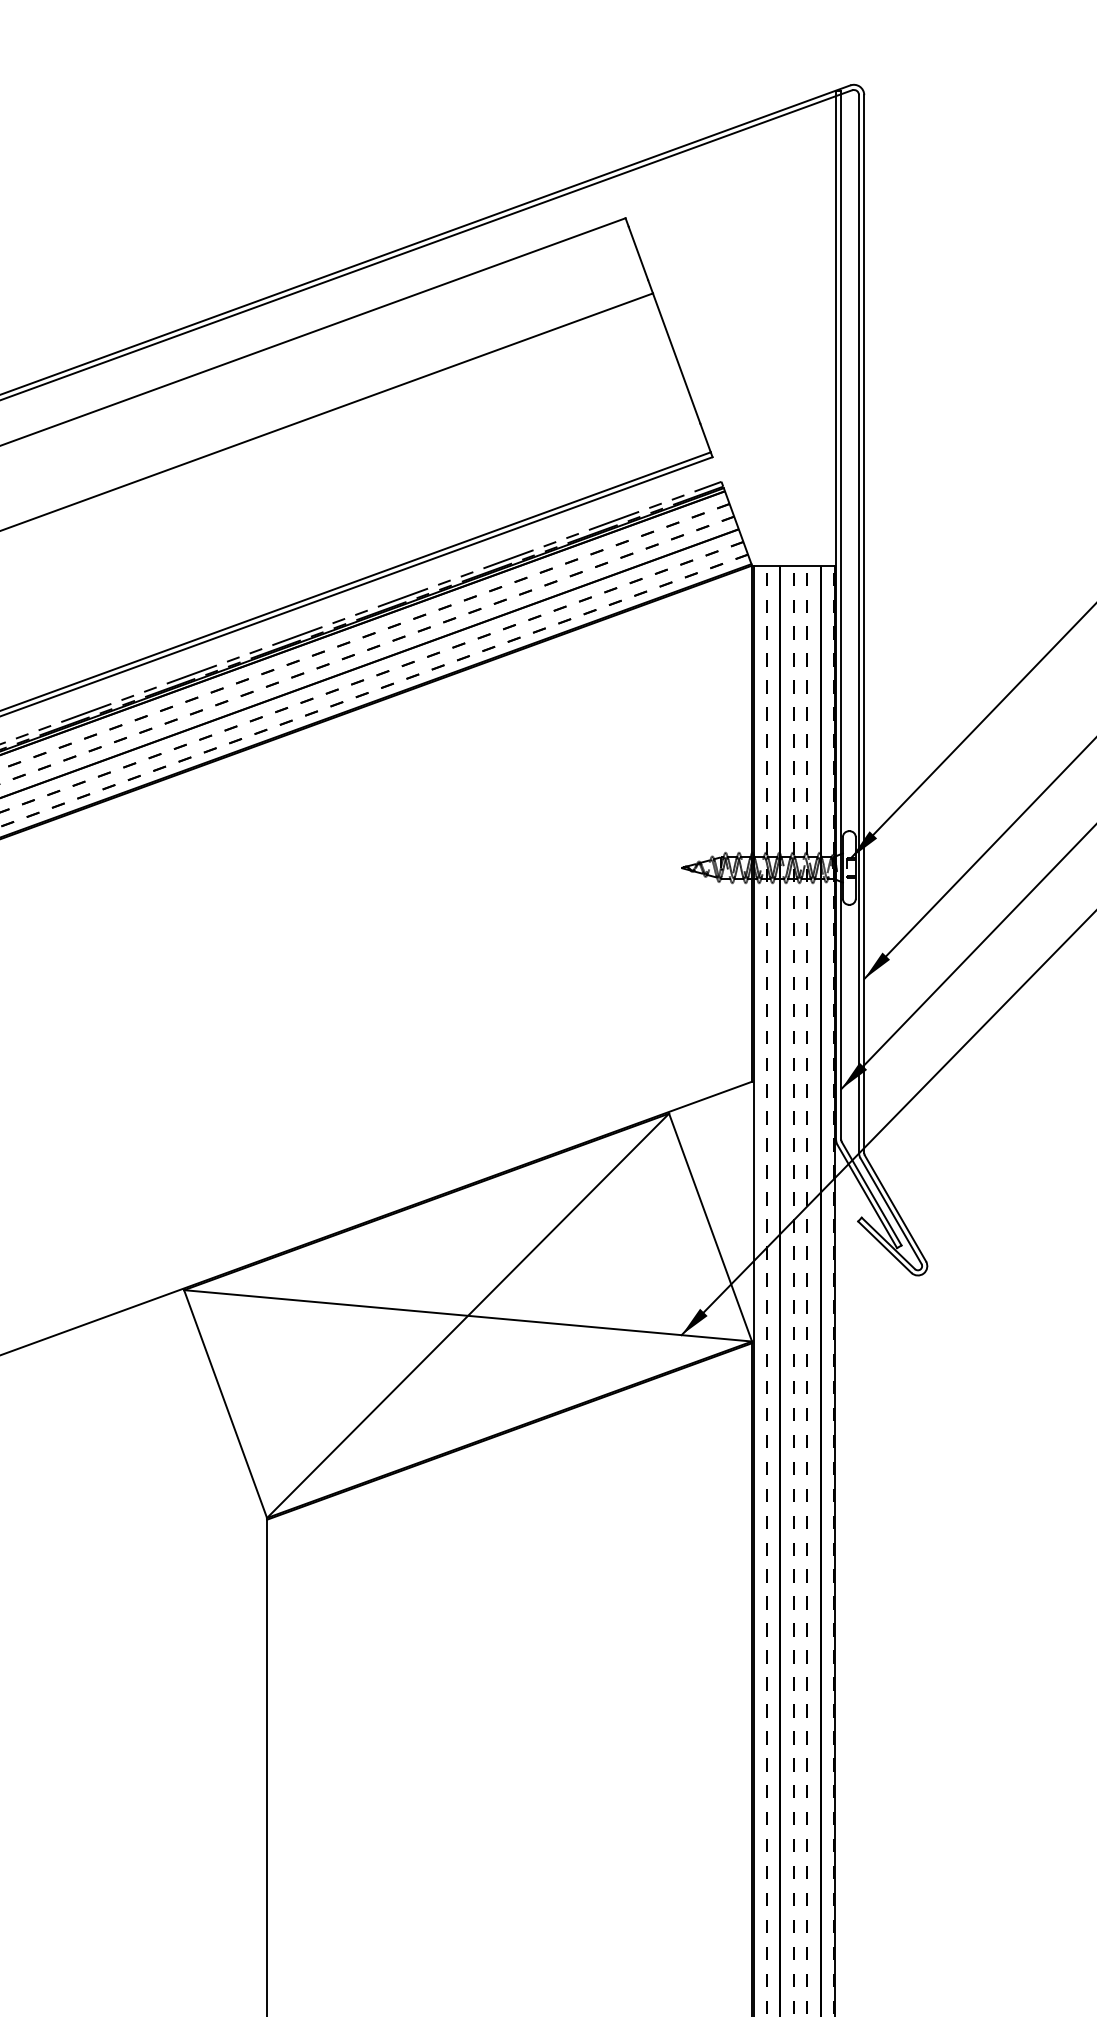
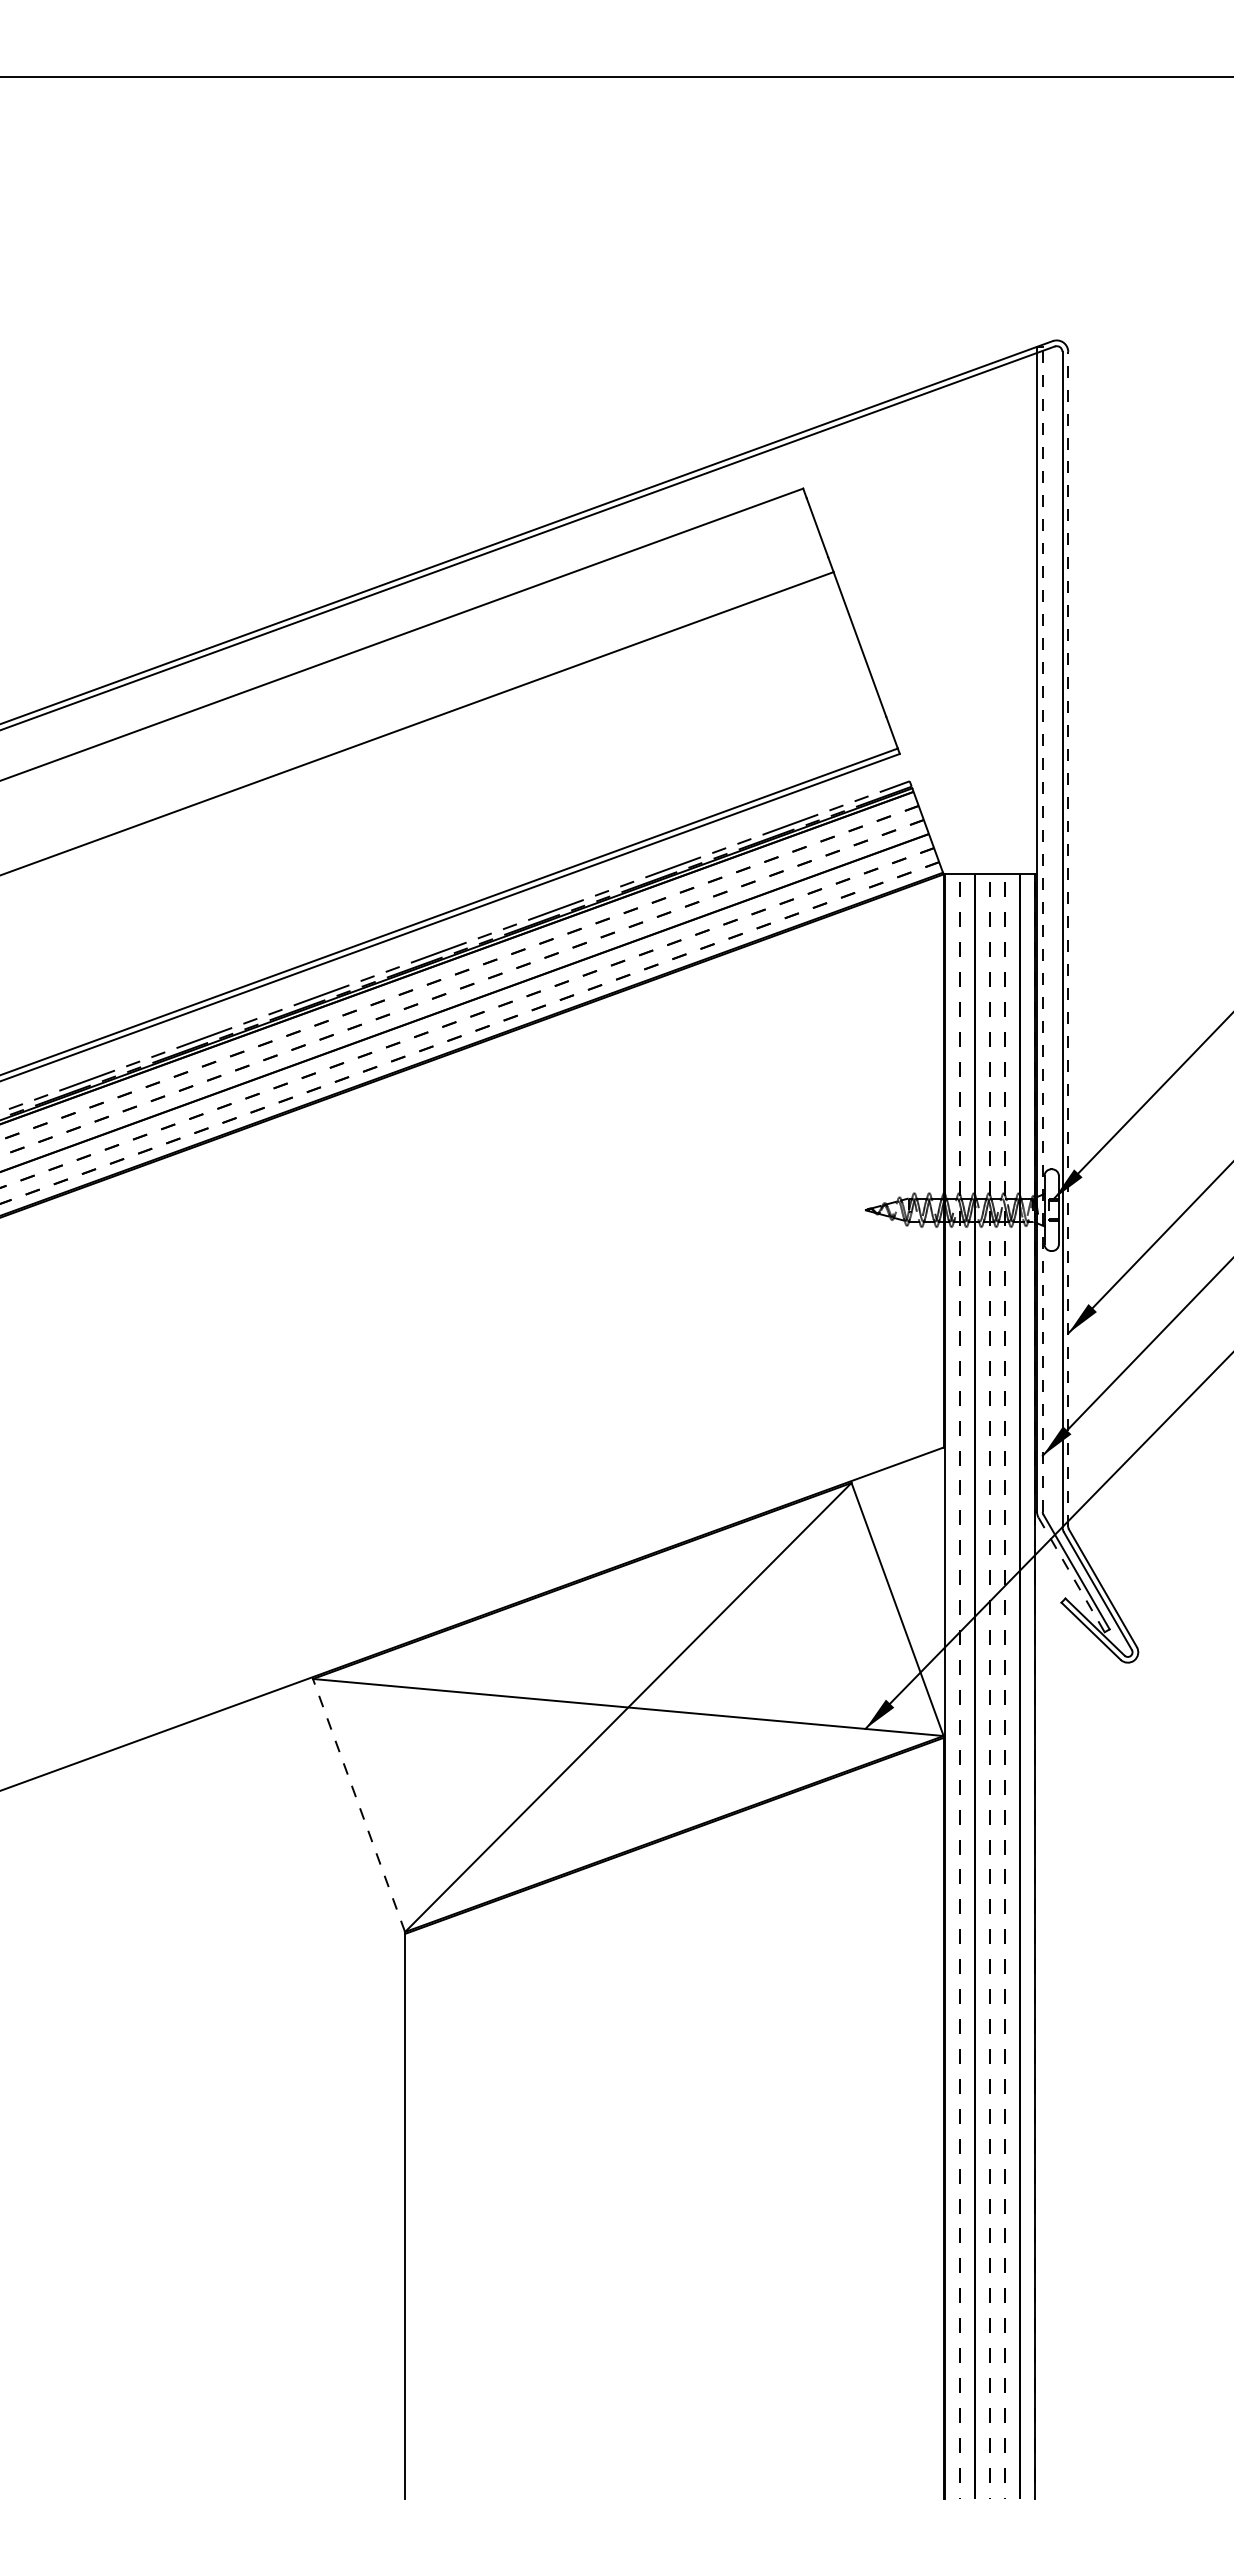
line: (841, 615) -> (1042, 929), solid -> dashed
line: (864, 623) -> (1068, 938), solid -> dashed
line: (867, 1196) -> (1071, 1575), solid -> dashed
line: (226, 1404) -> (359, 1805), solid -> dashed

